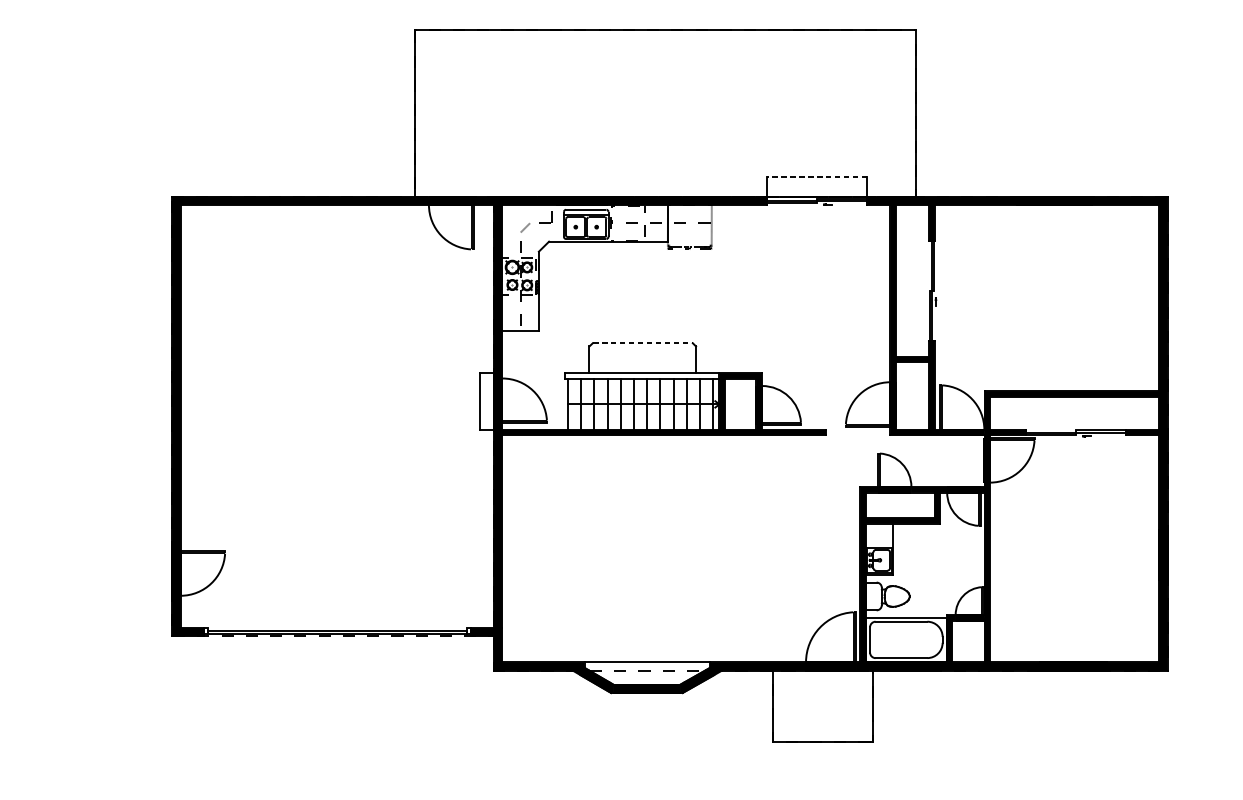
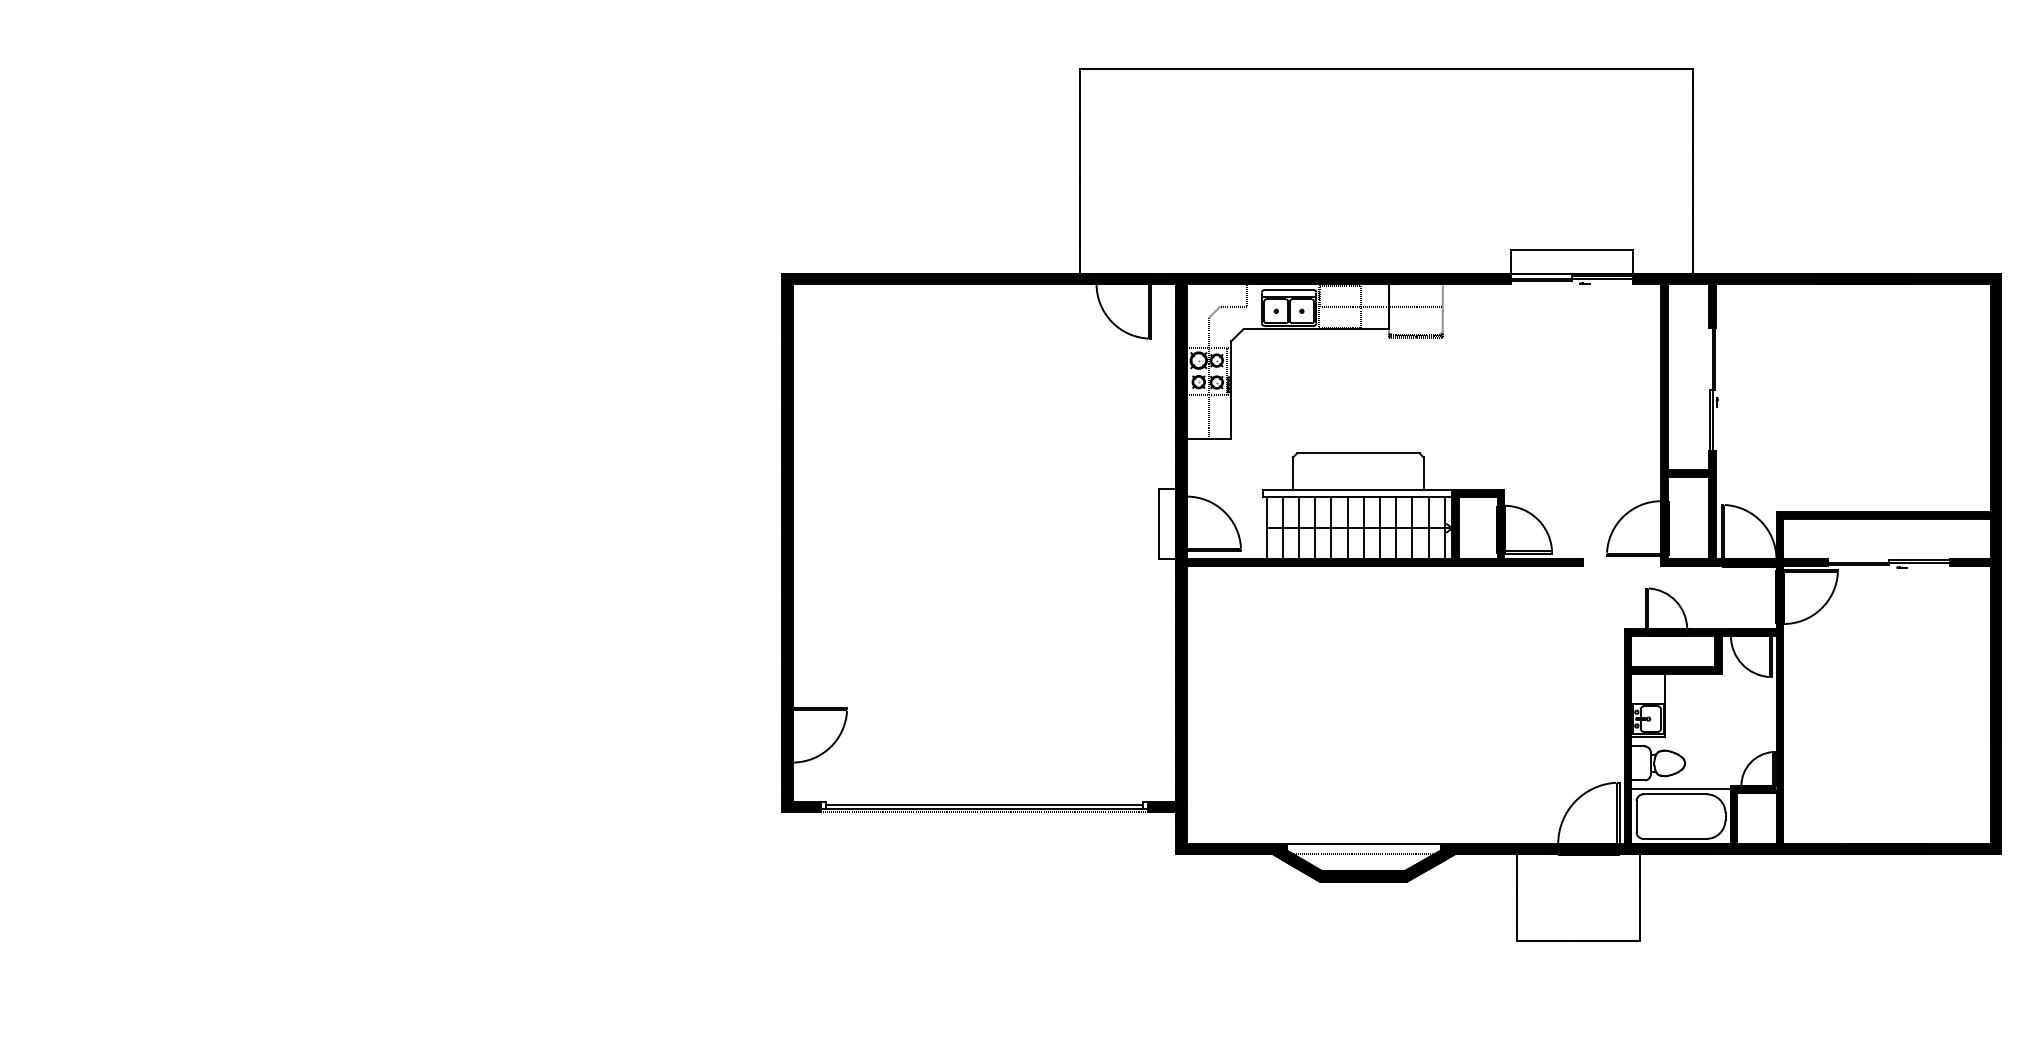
line: (816, 177) -> (1571, 250), dashed -> solid
line: (642, 343) -> (1358, 453), dashed -> solid

